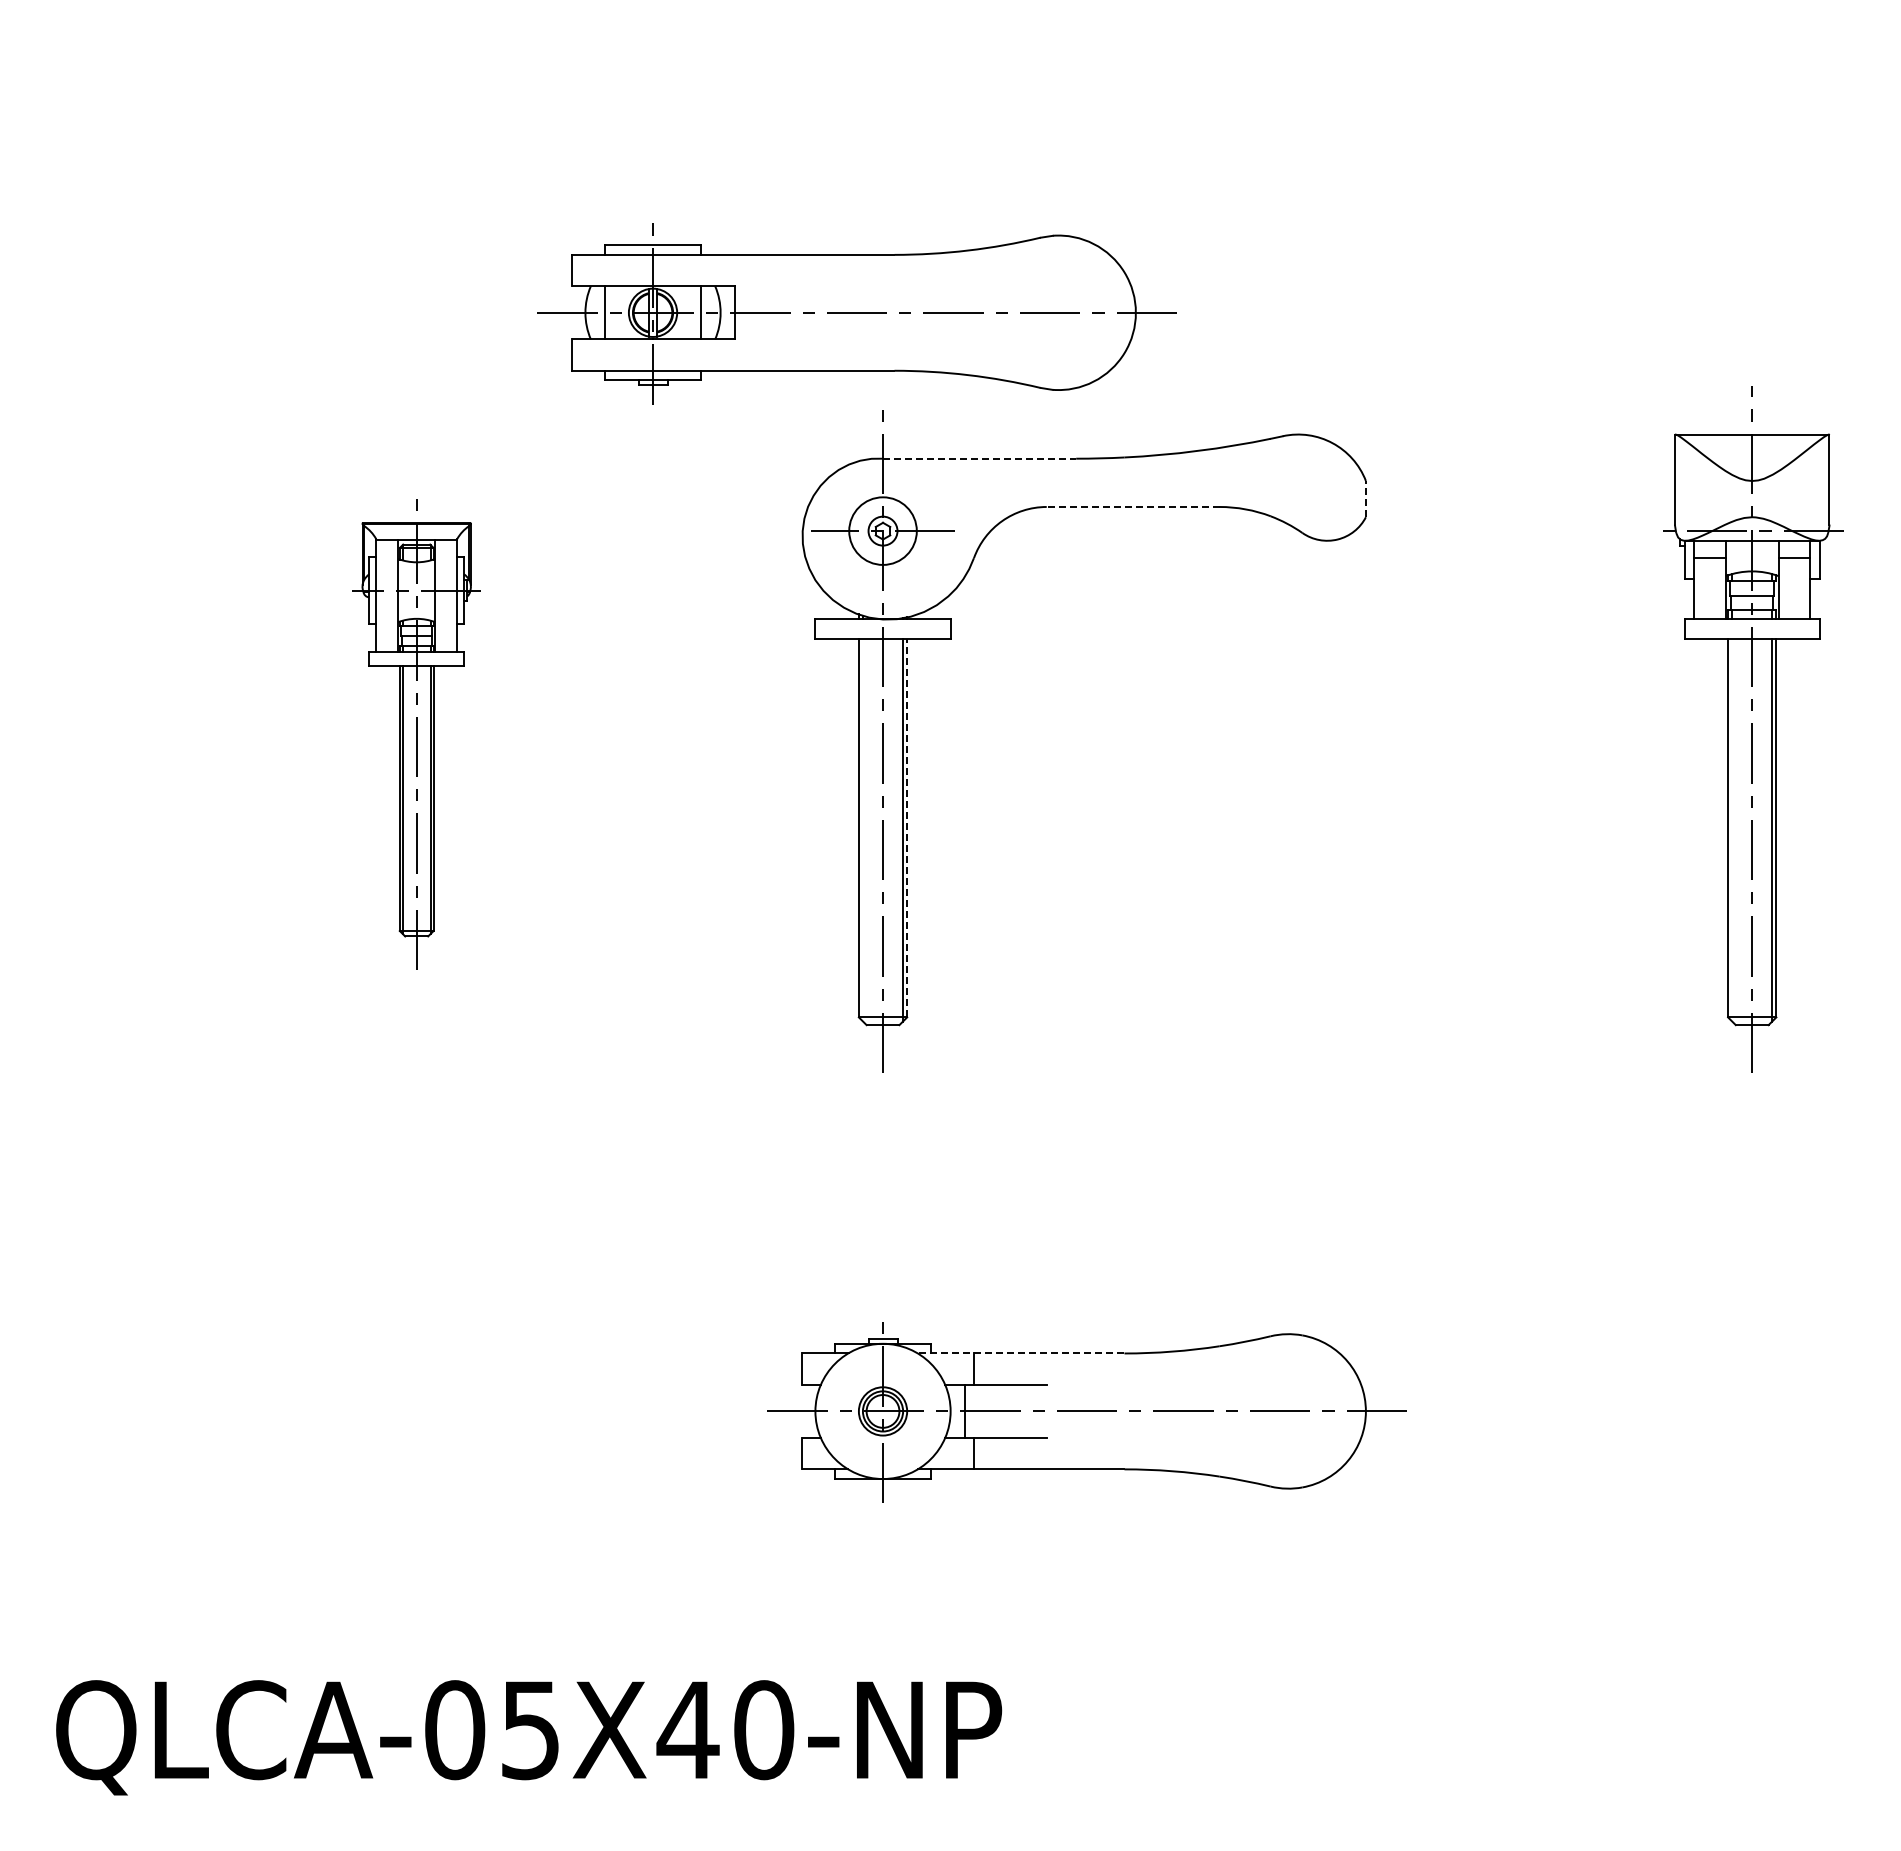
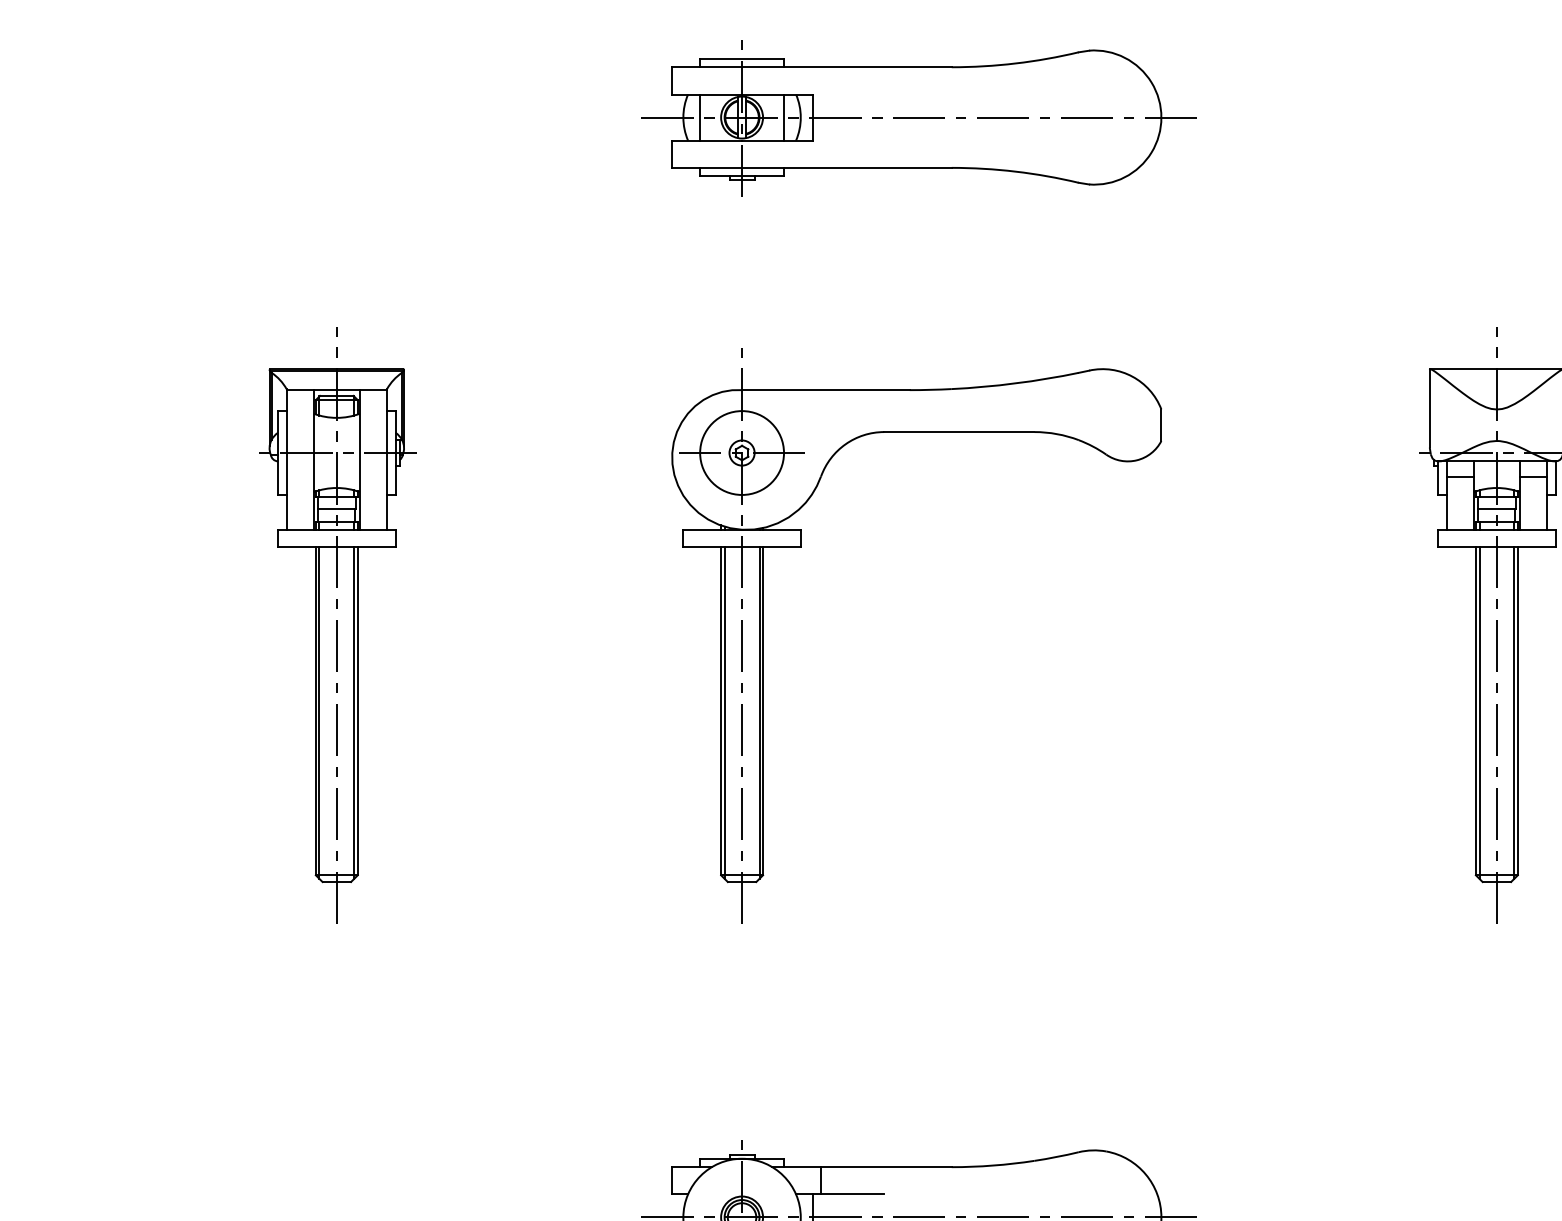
part: (856, 313) -> (918, 118), moved
line: (979, 458) -> (825, 389), dashed -> solid
line: (1365, 498) -> (1161, 424), dashed -> solid
line: (1132, 506) -> (958, 431), dashed -> solid
circle: (882, 530) -> (741, 452), size x1.43
part: (417, 729) -> (337, 625), size x1.43
line: (907, 827) -> (763, 710), dashed -> solid
line: (863, 829) -> (725, 712), added
line: (1732, 829) -> (1479, 712), added
line: (1020, 1353) -> (861, 1167), dashed -> solid

